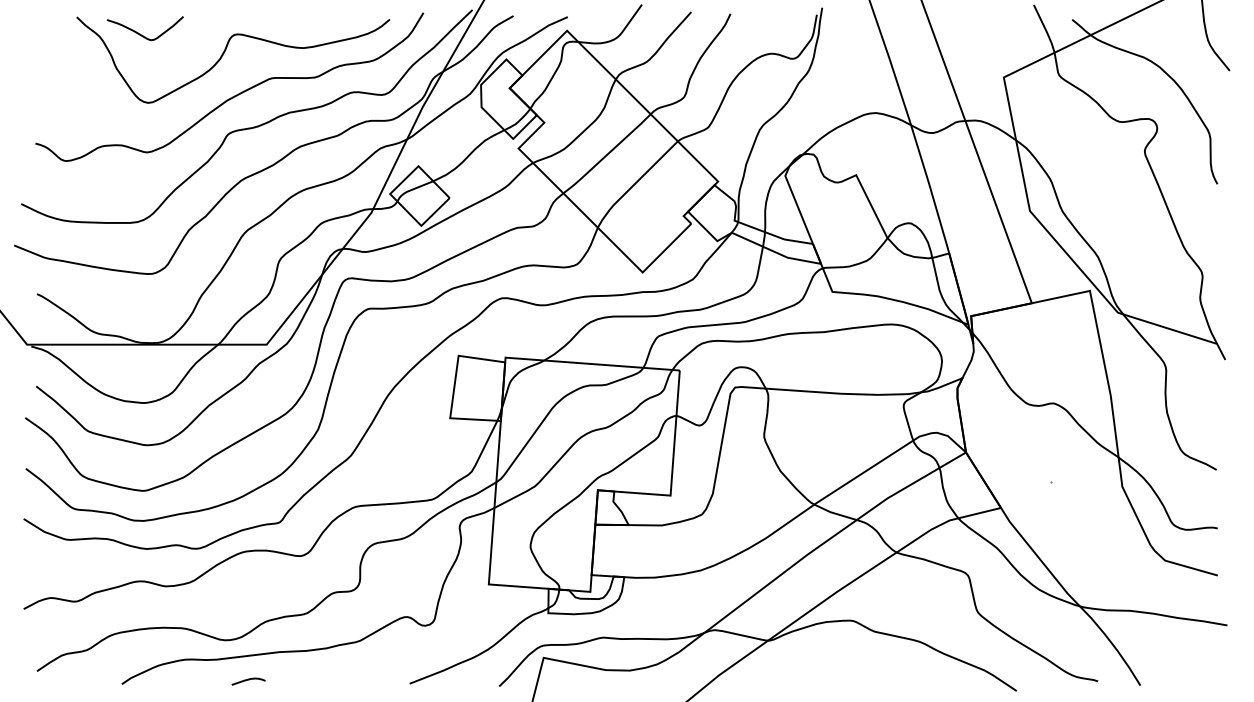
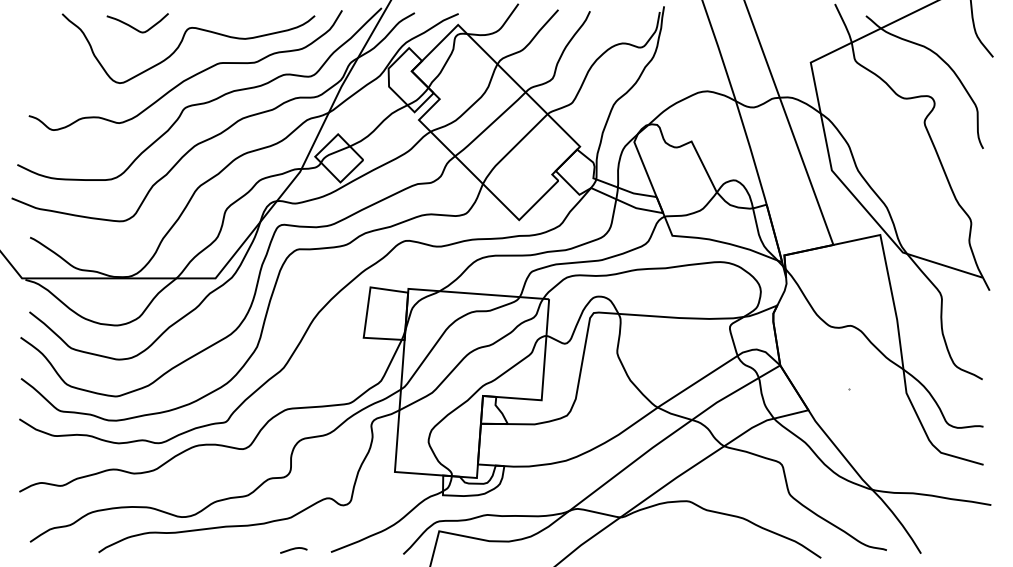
curve: (140, 33) -> (133, 27), moved
curve: (248, 680) -> (293, 549), moved

